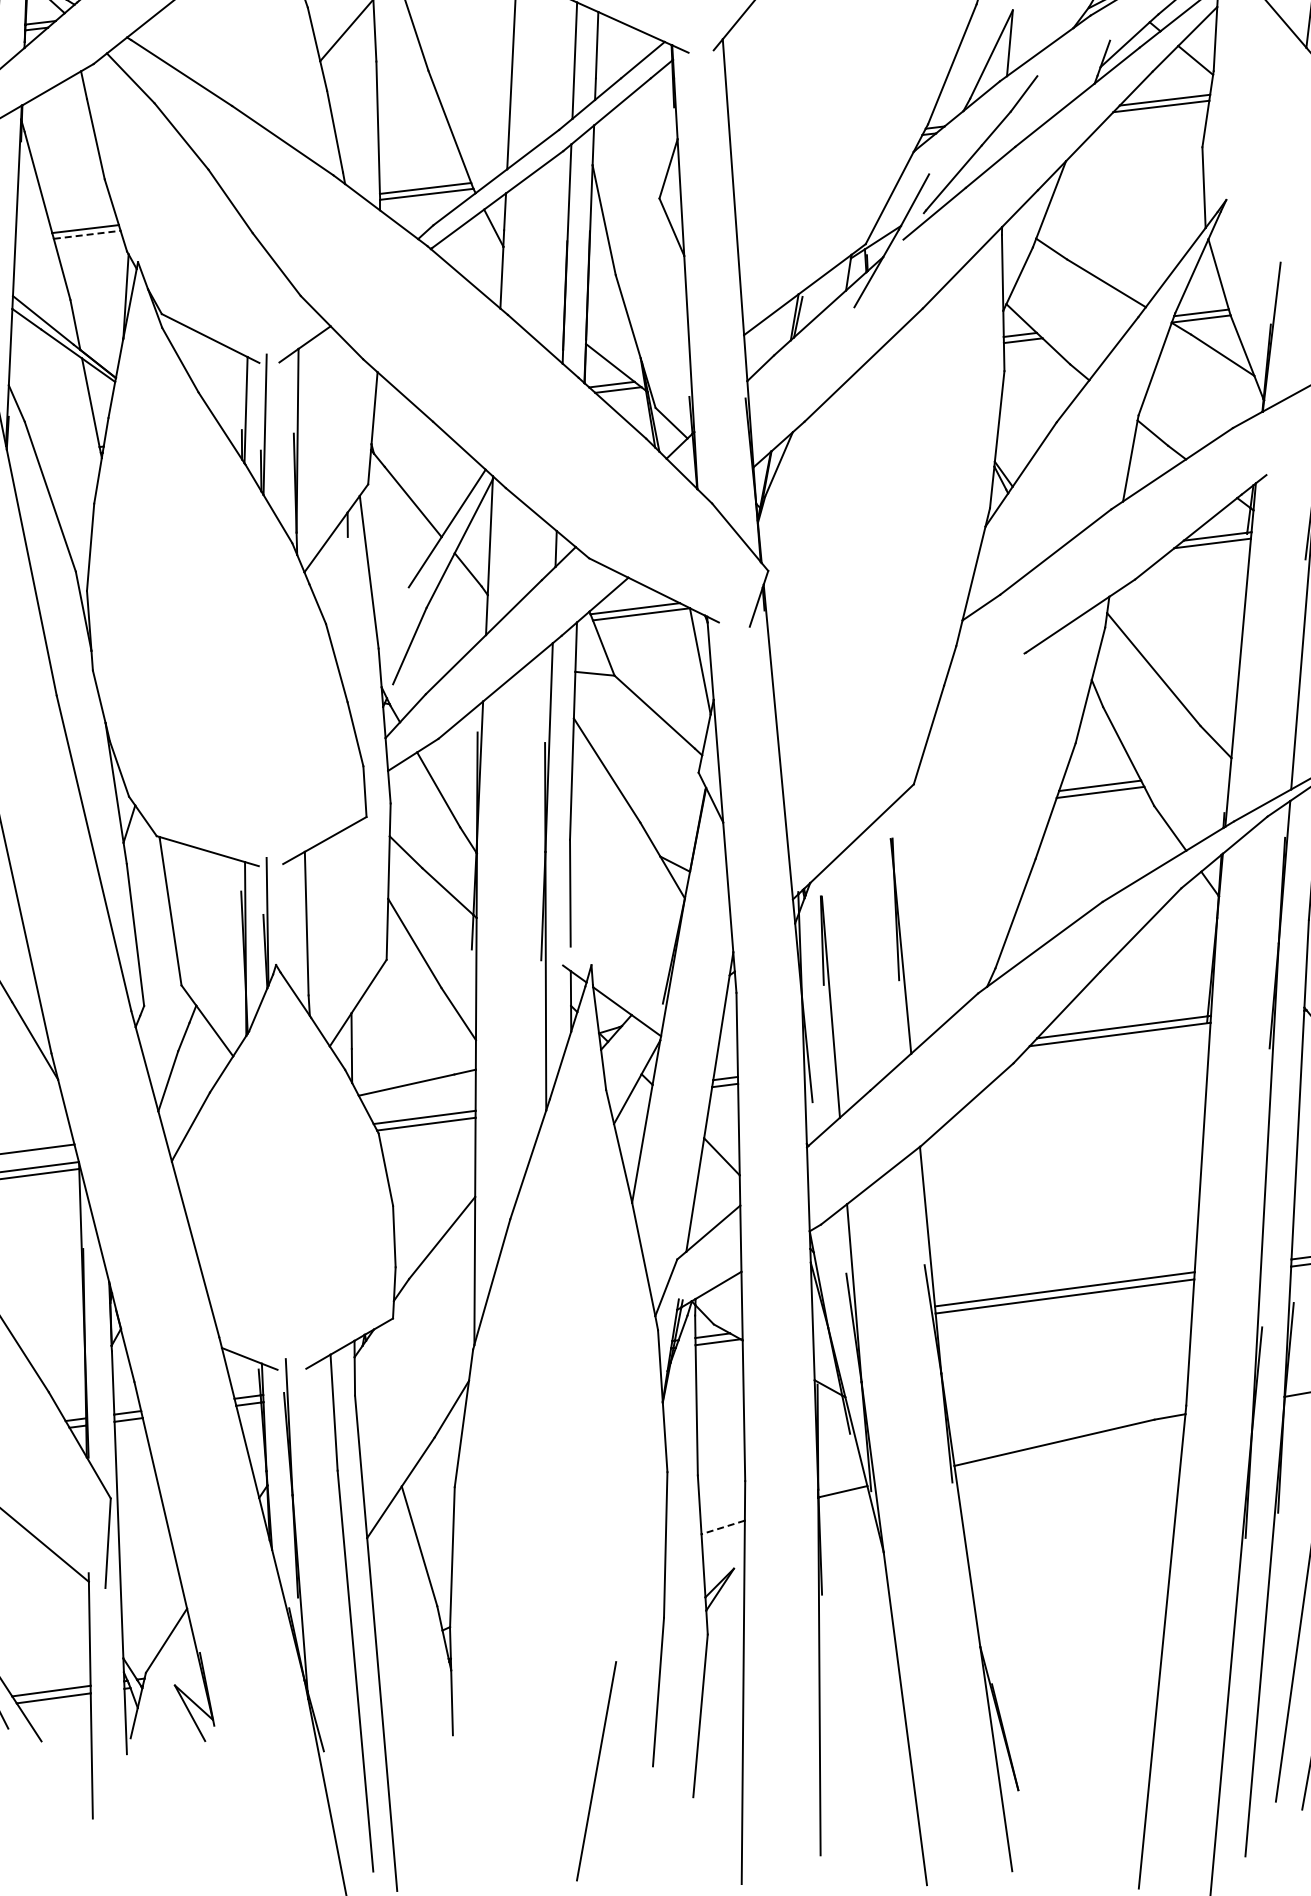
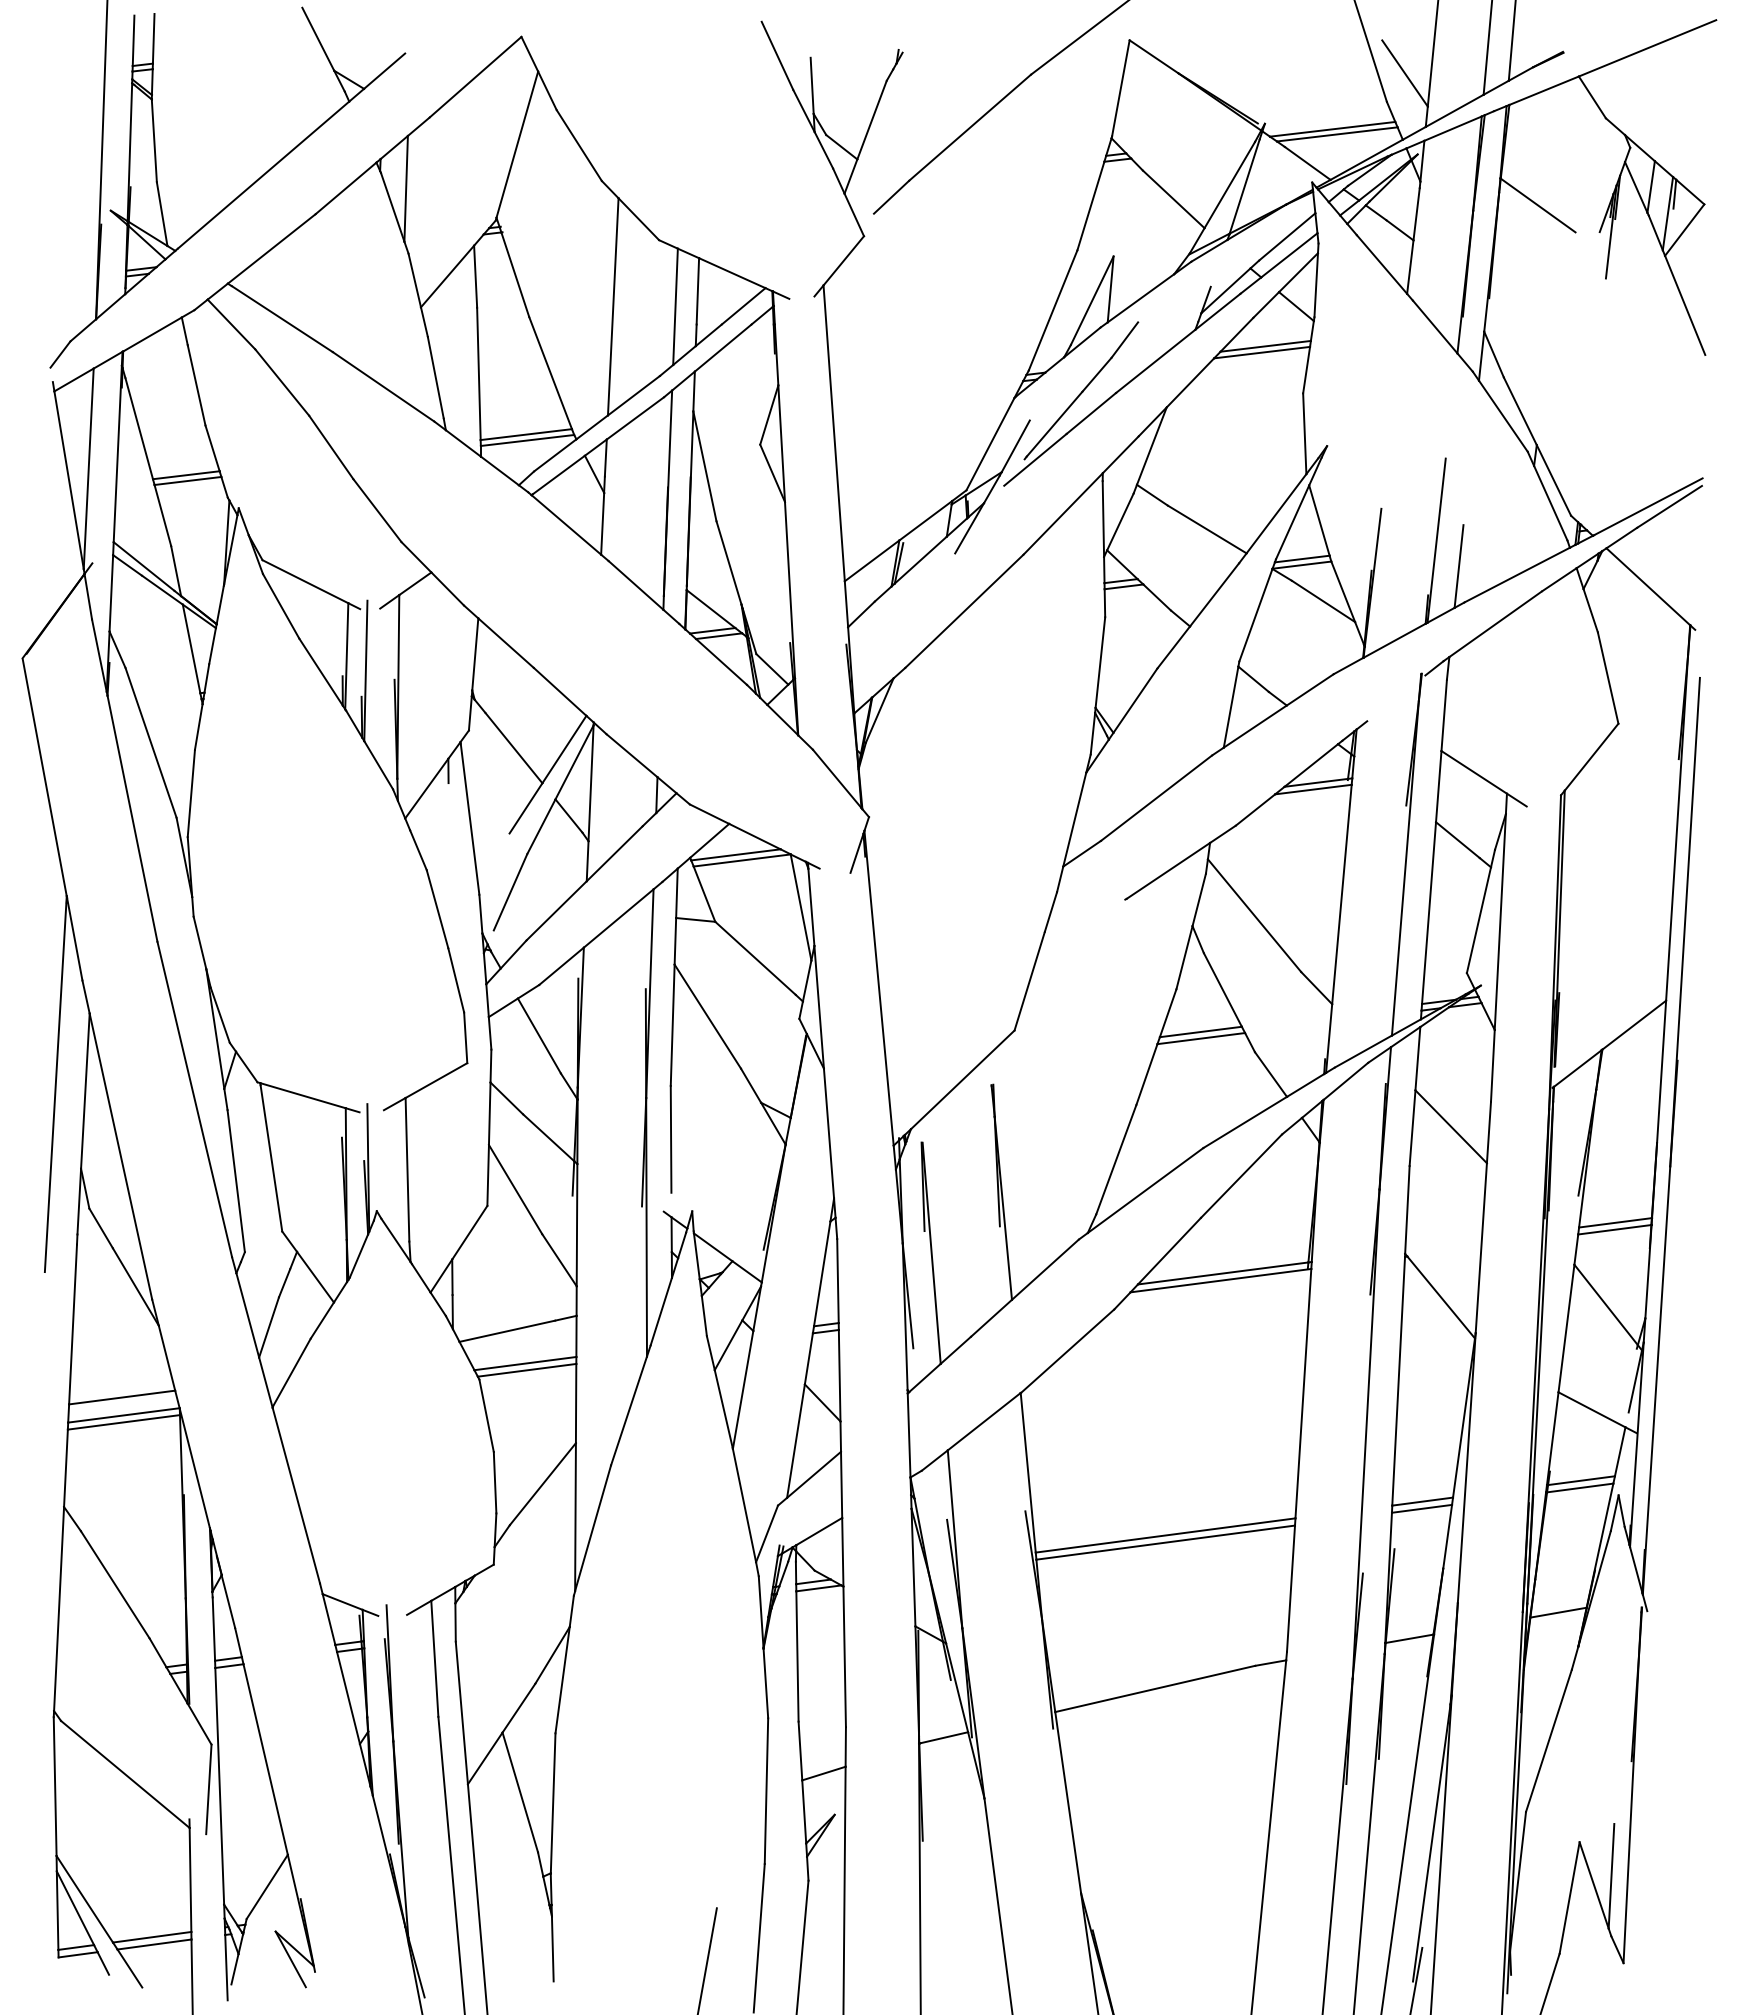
line: (86, 234) -> (187, 480), dashed -> solid
line: (722, 1527) -> (823, 1773), dashed -> solid

